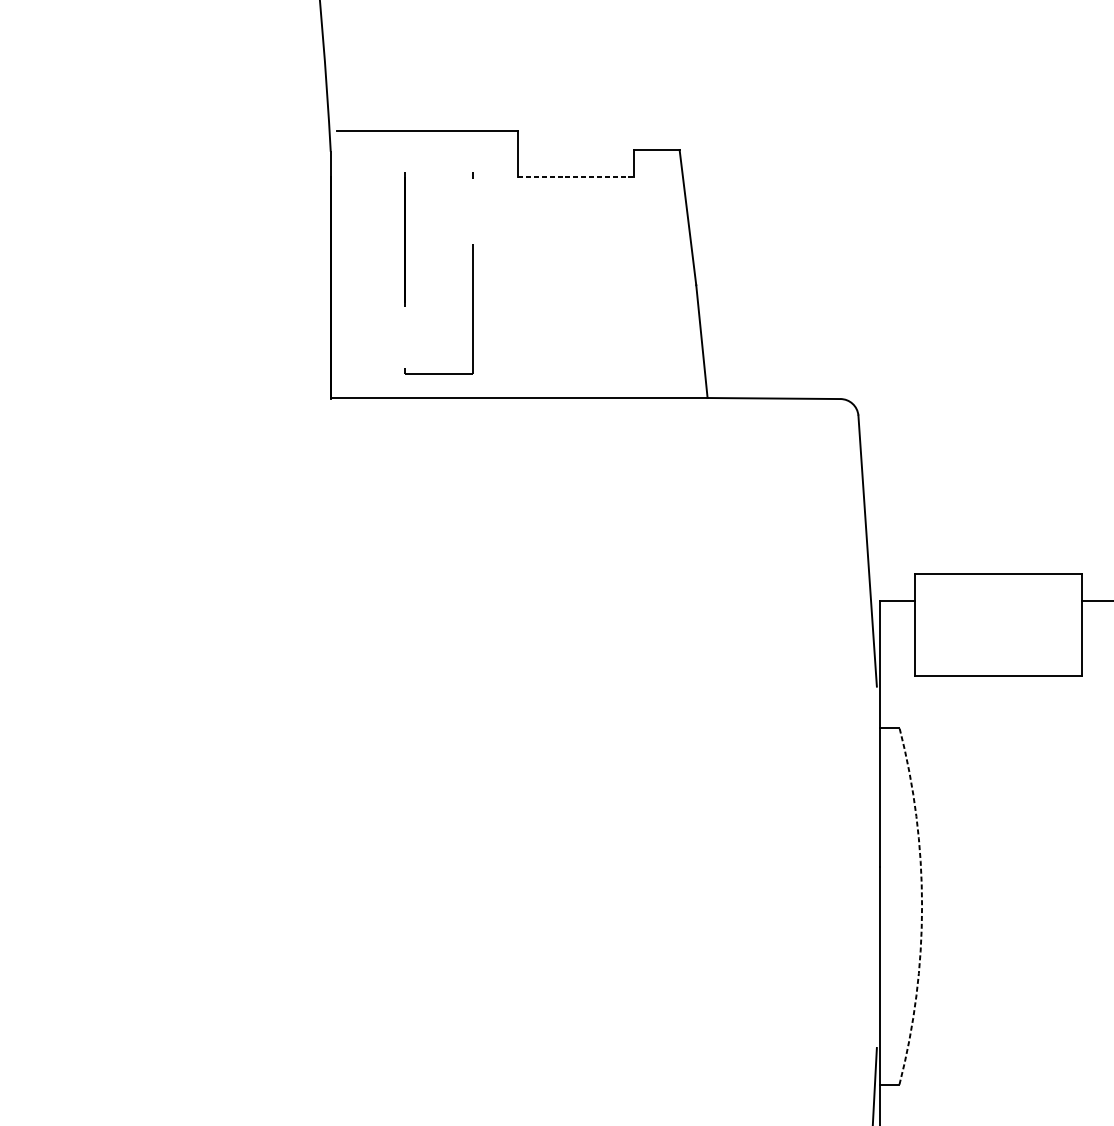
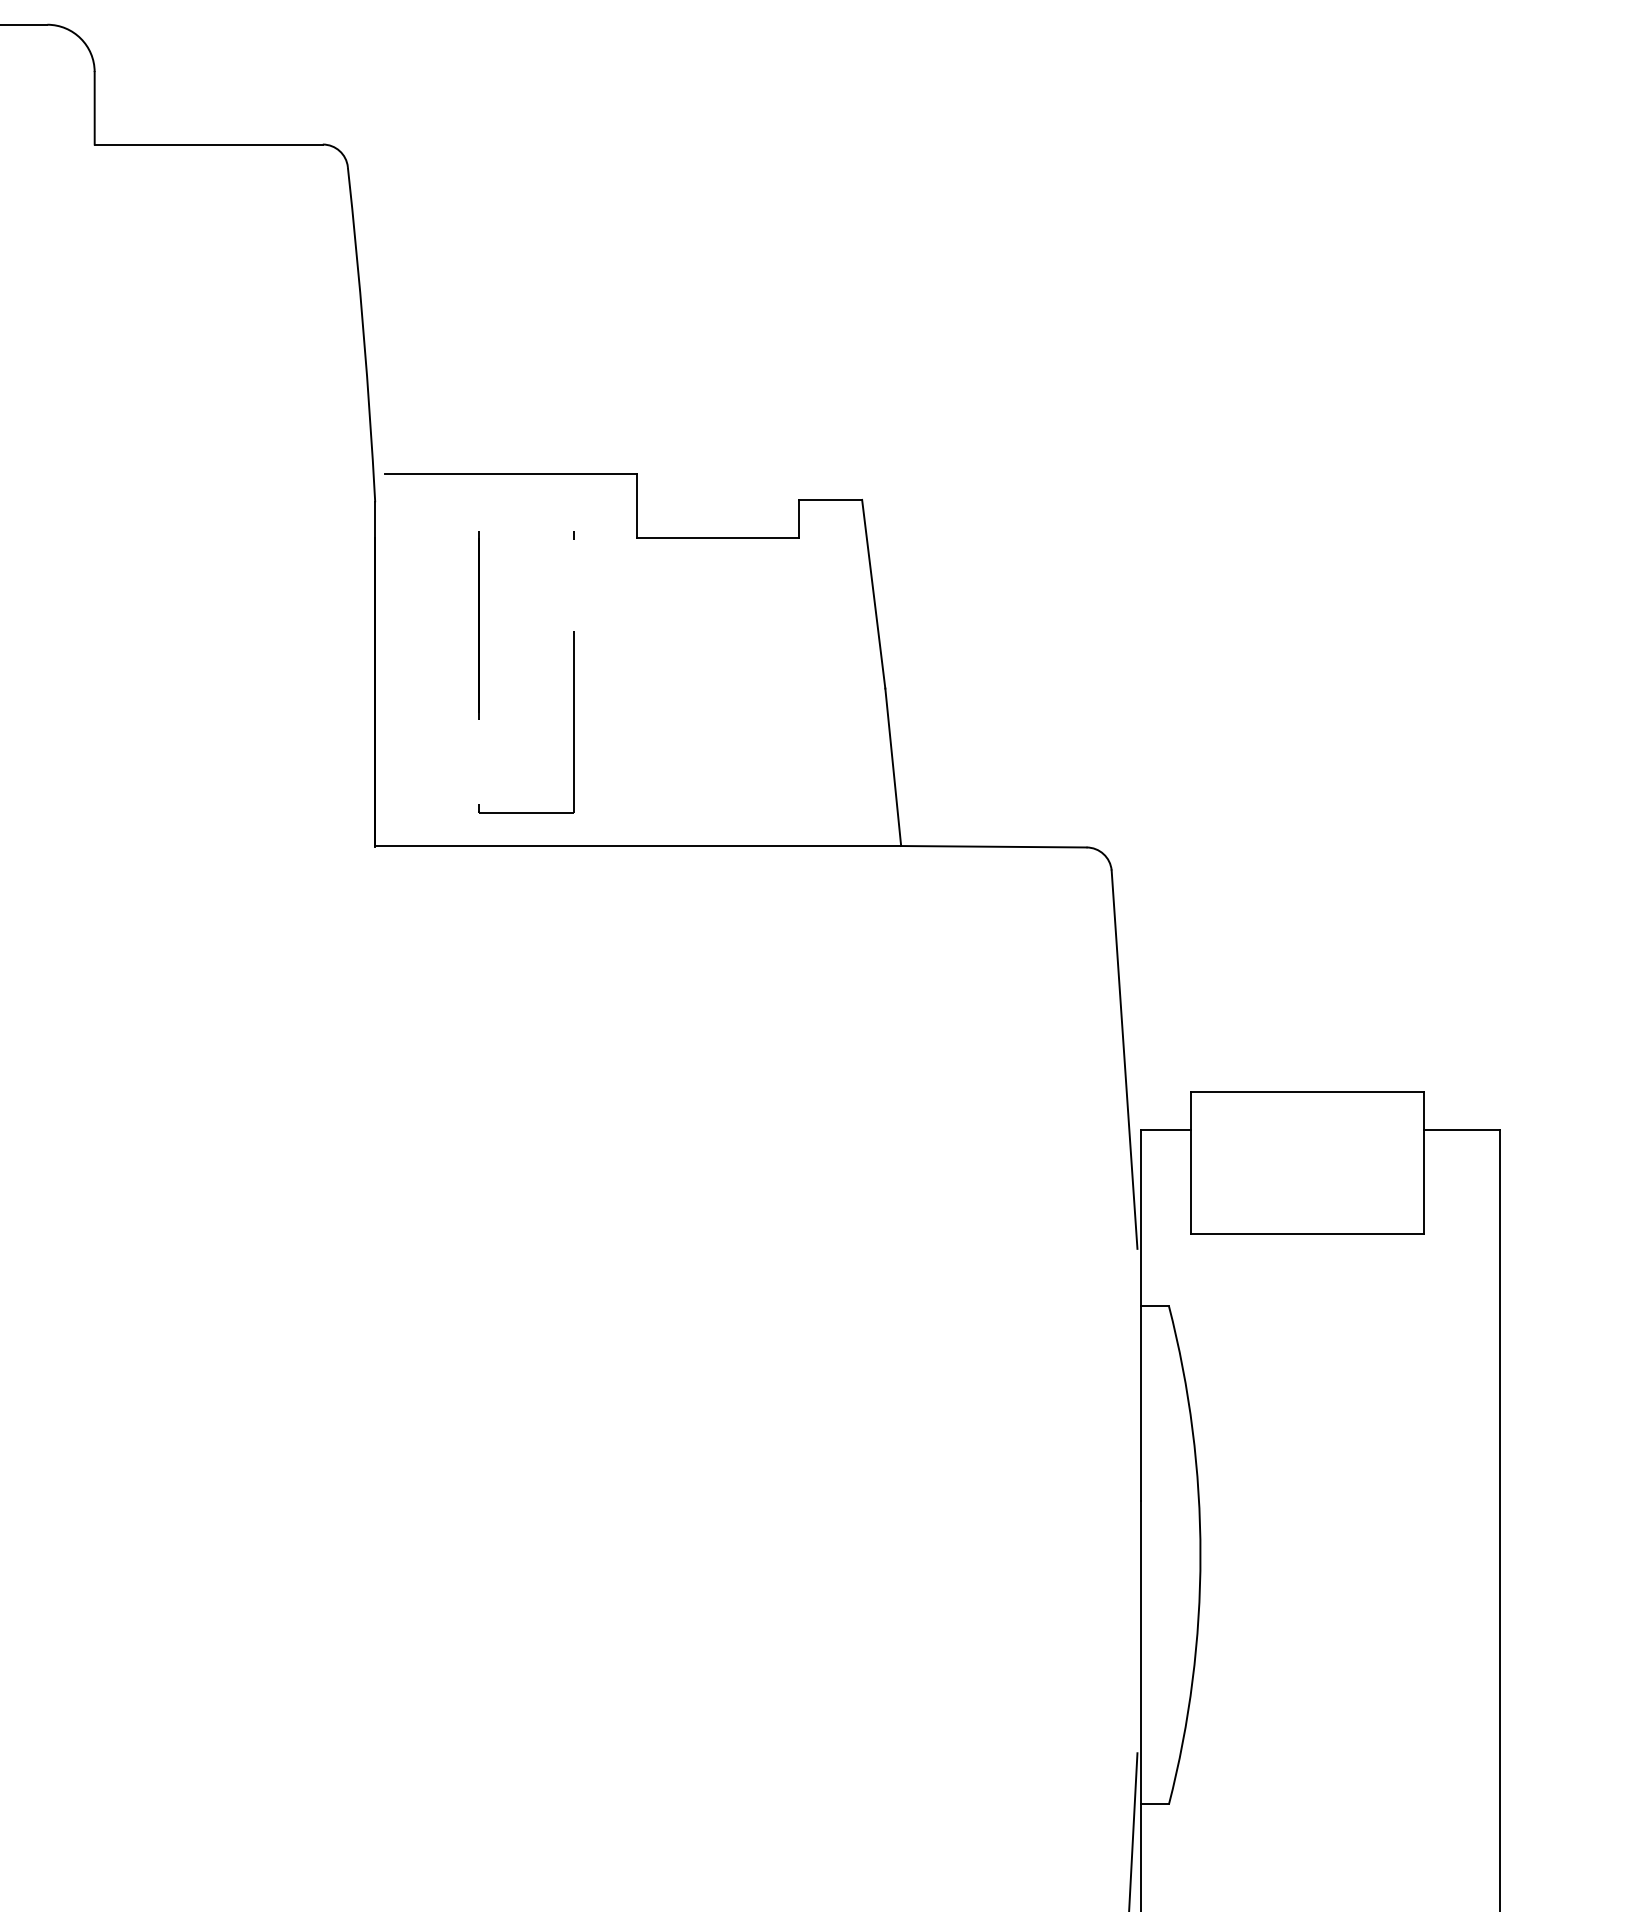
line: (576, 176) -> (718, 537), dashed -> solid
arc: (922, 906) -> (1200, 1555), dashed -> solid

